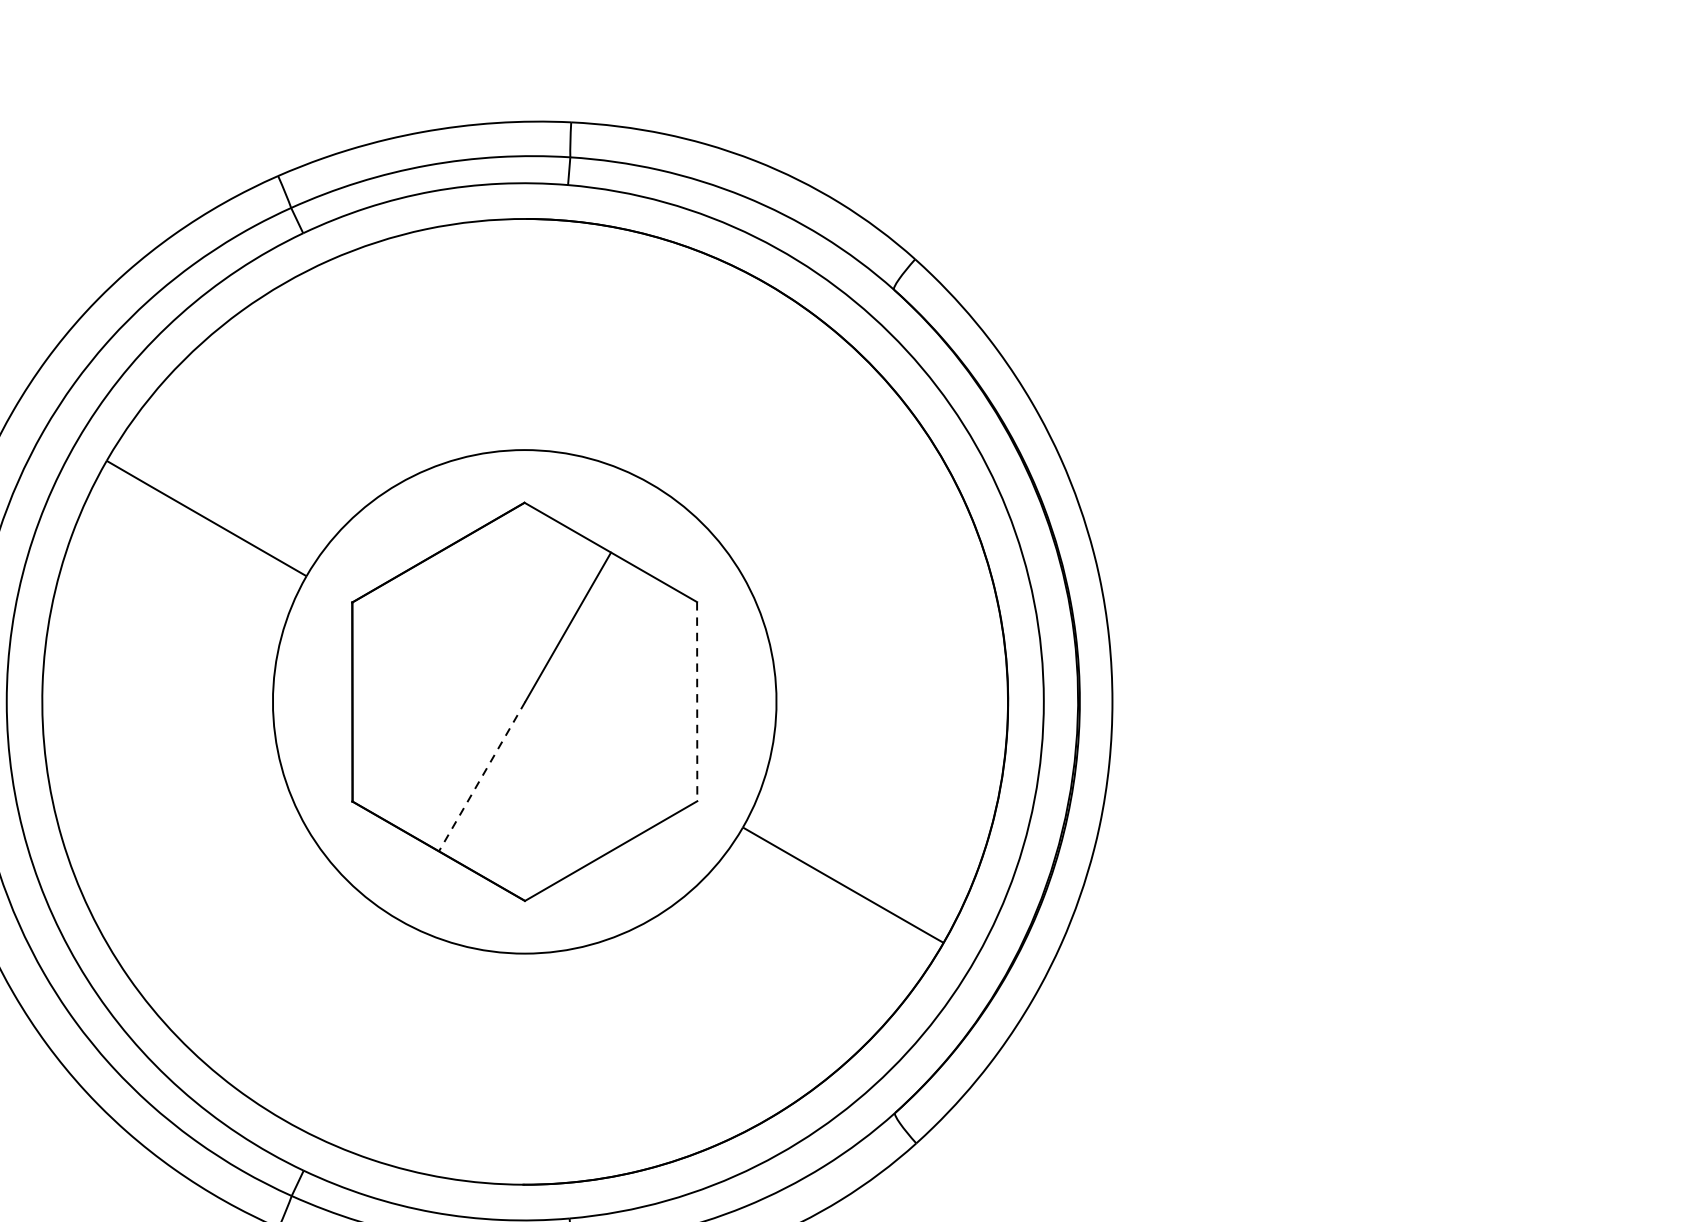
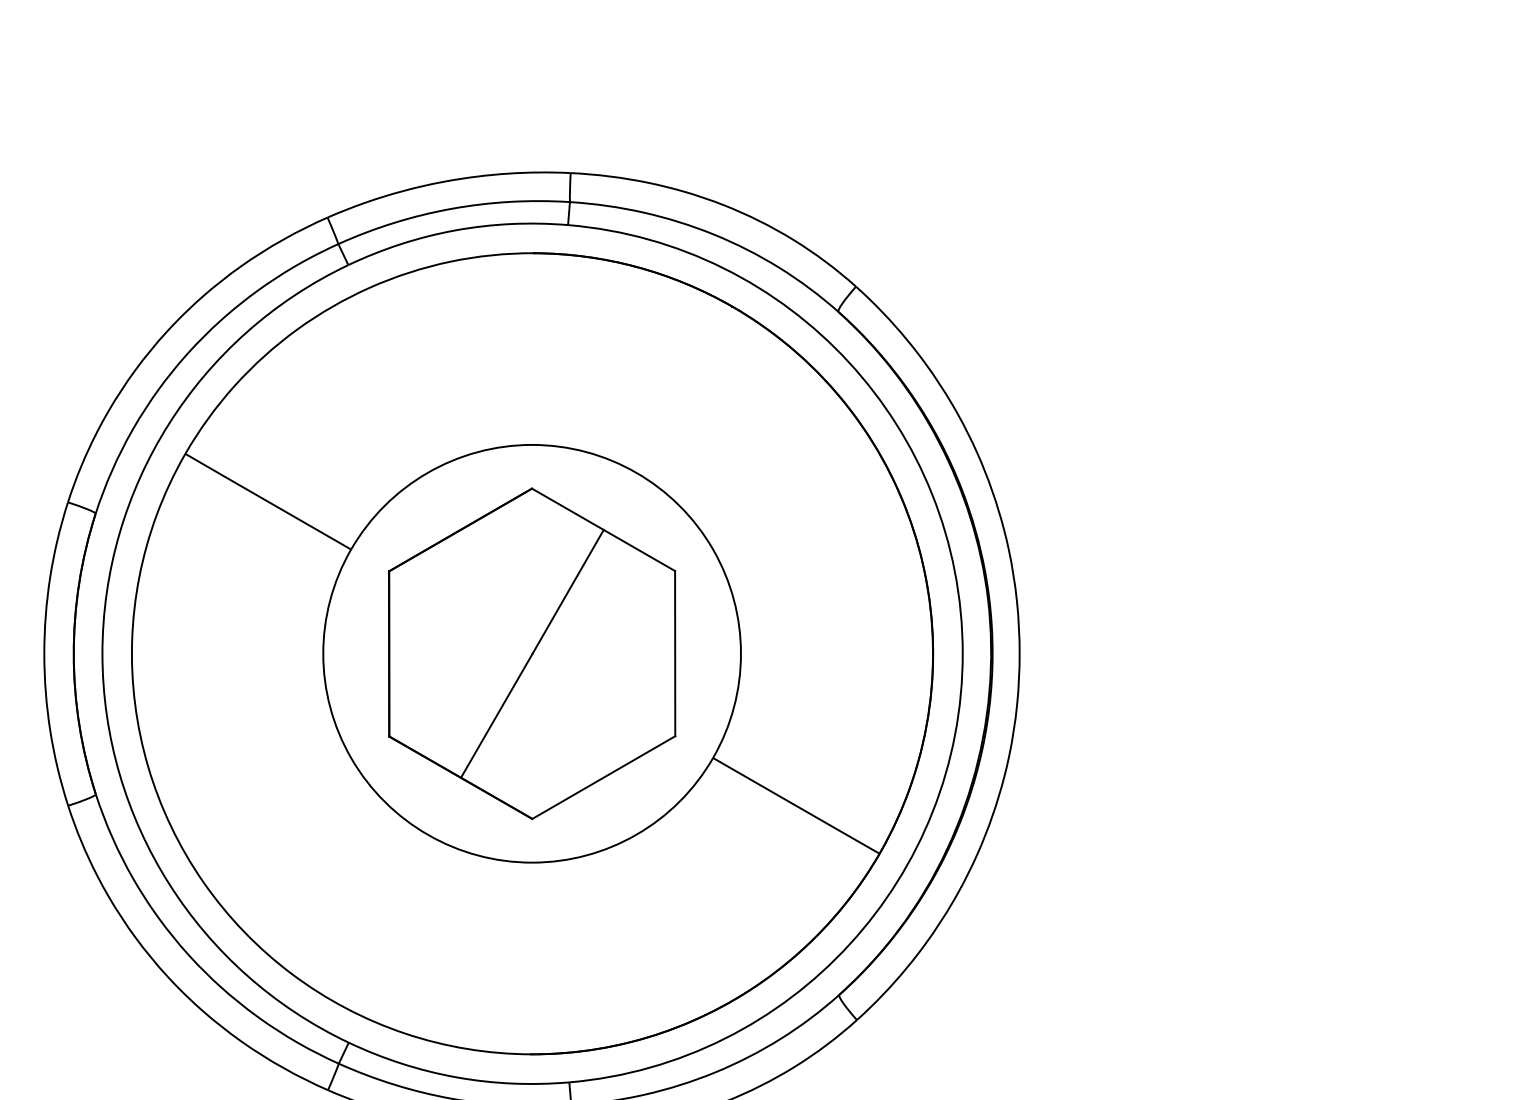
line: (697, 701) -> (675, 653), dashed -> solid
line: (481, 776) -> (496, 715), dashed -> solid

